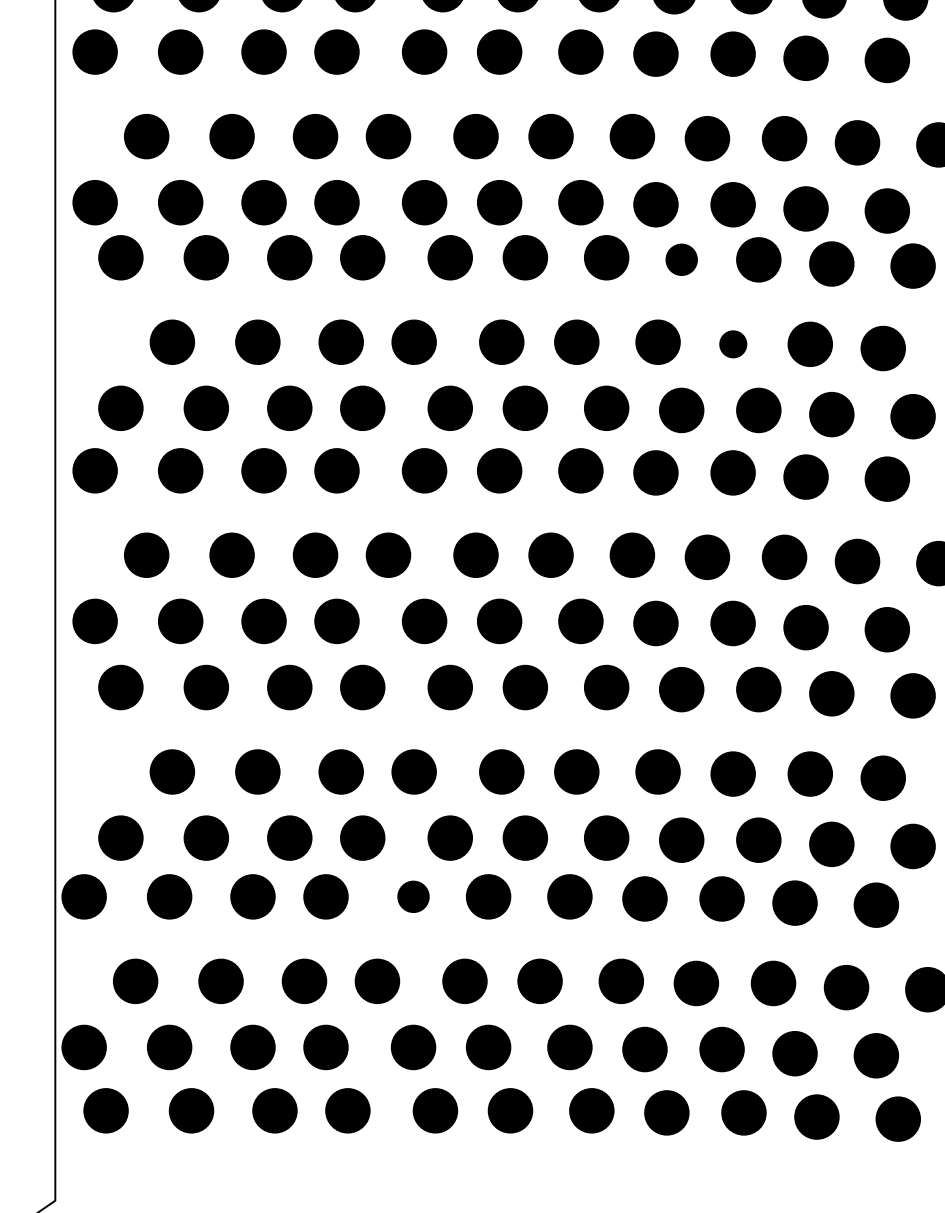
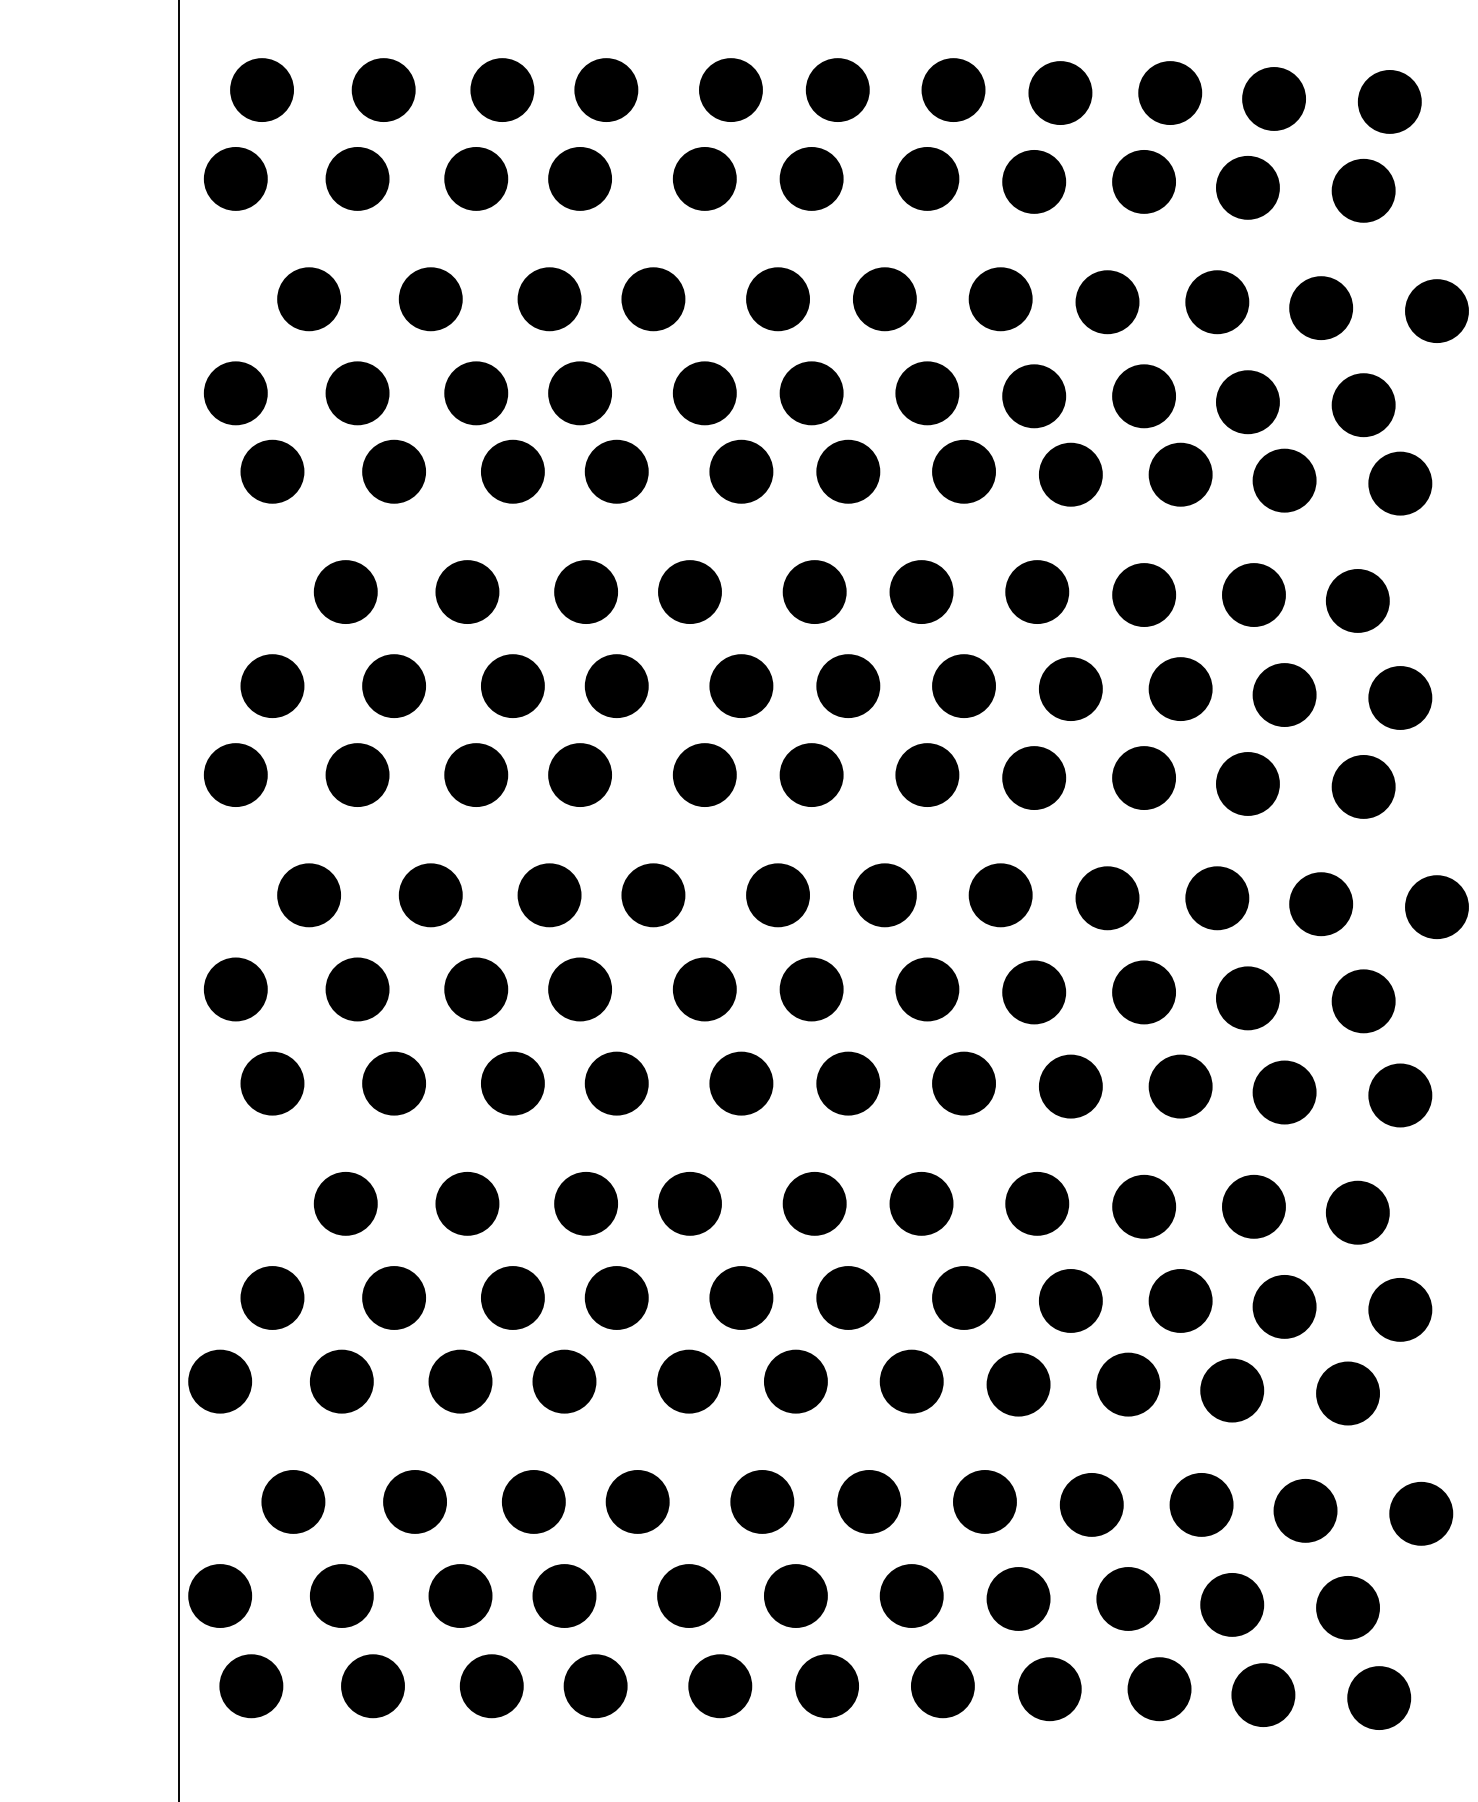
part: (681, 259) -> (1070, 474), size x1.43
part: (733, 343) -> (1144, 594), size x1.67
part: (413, 896) -> (688, 1381), size x1.43

